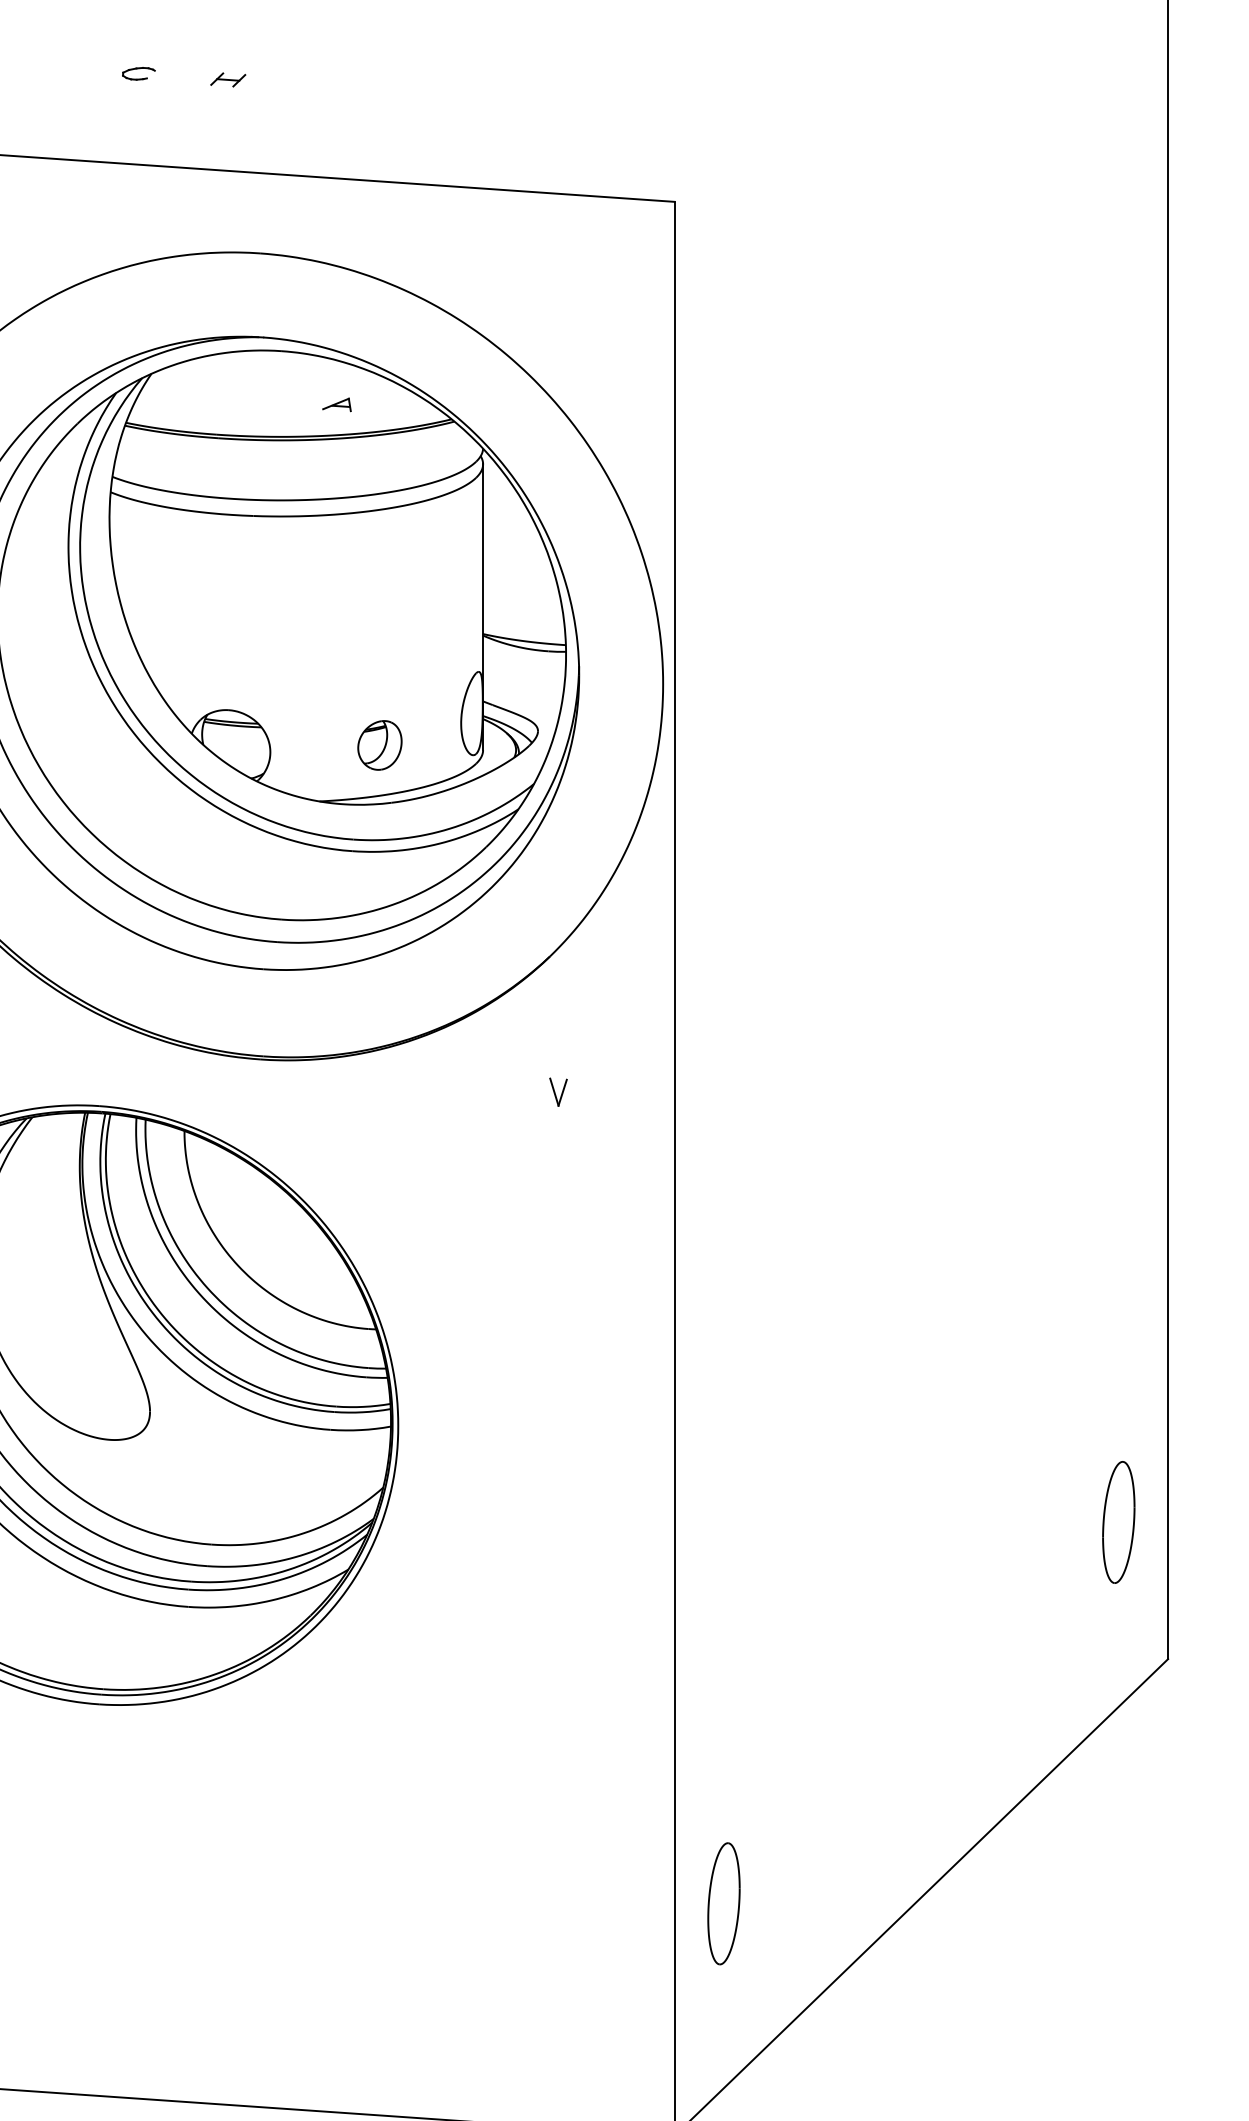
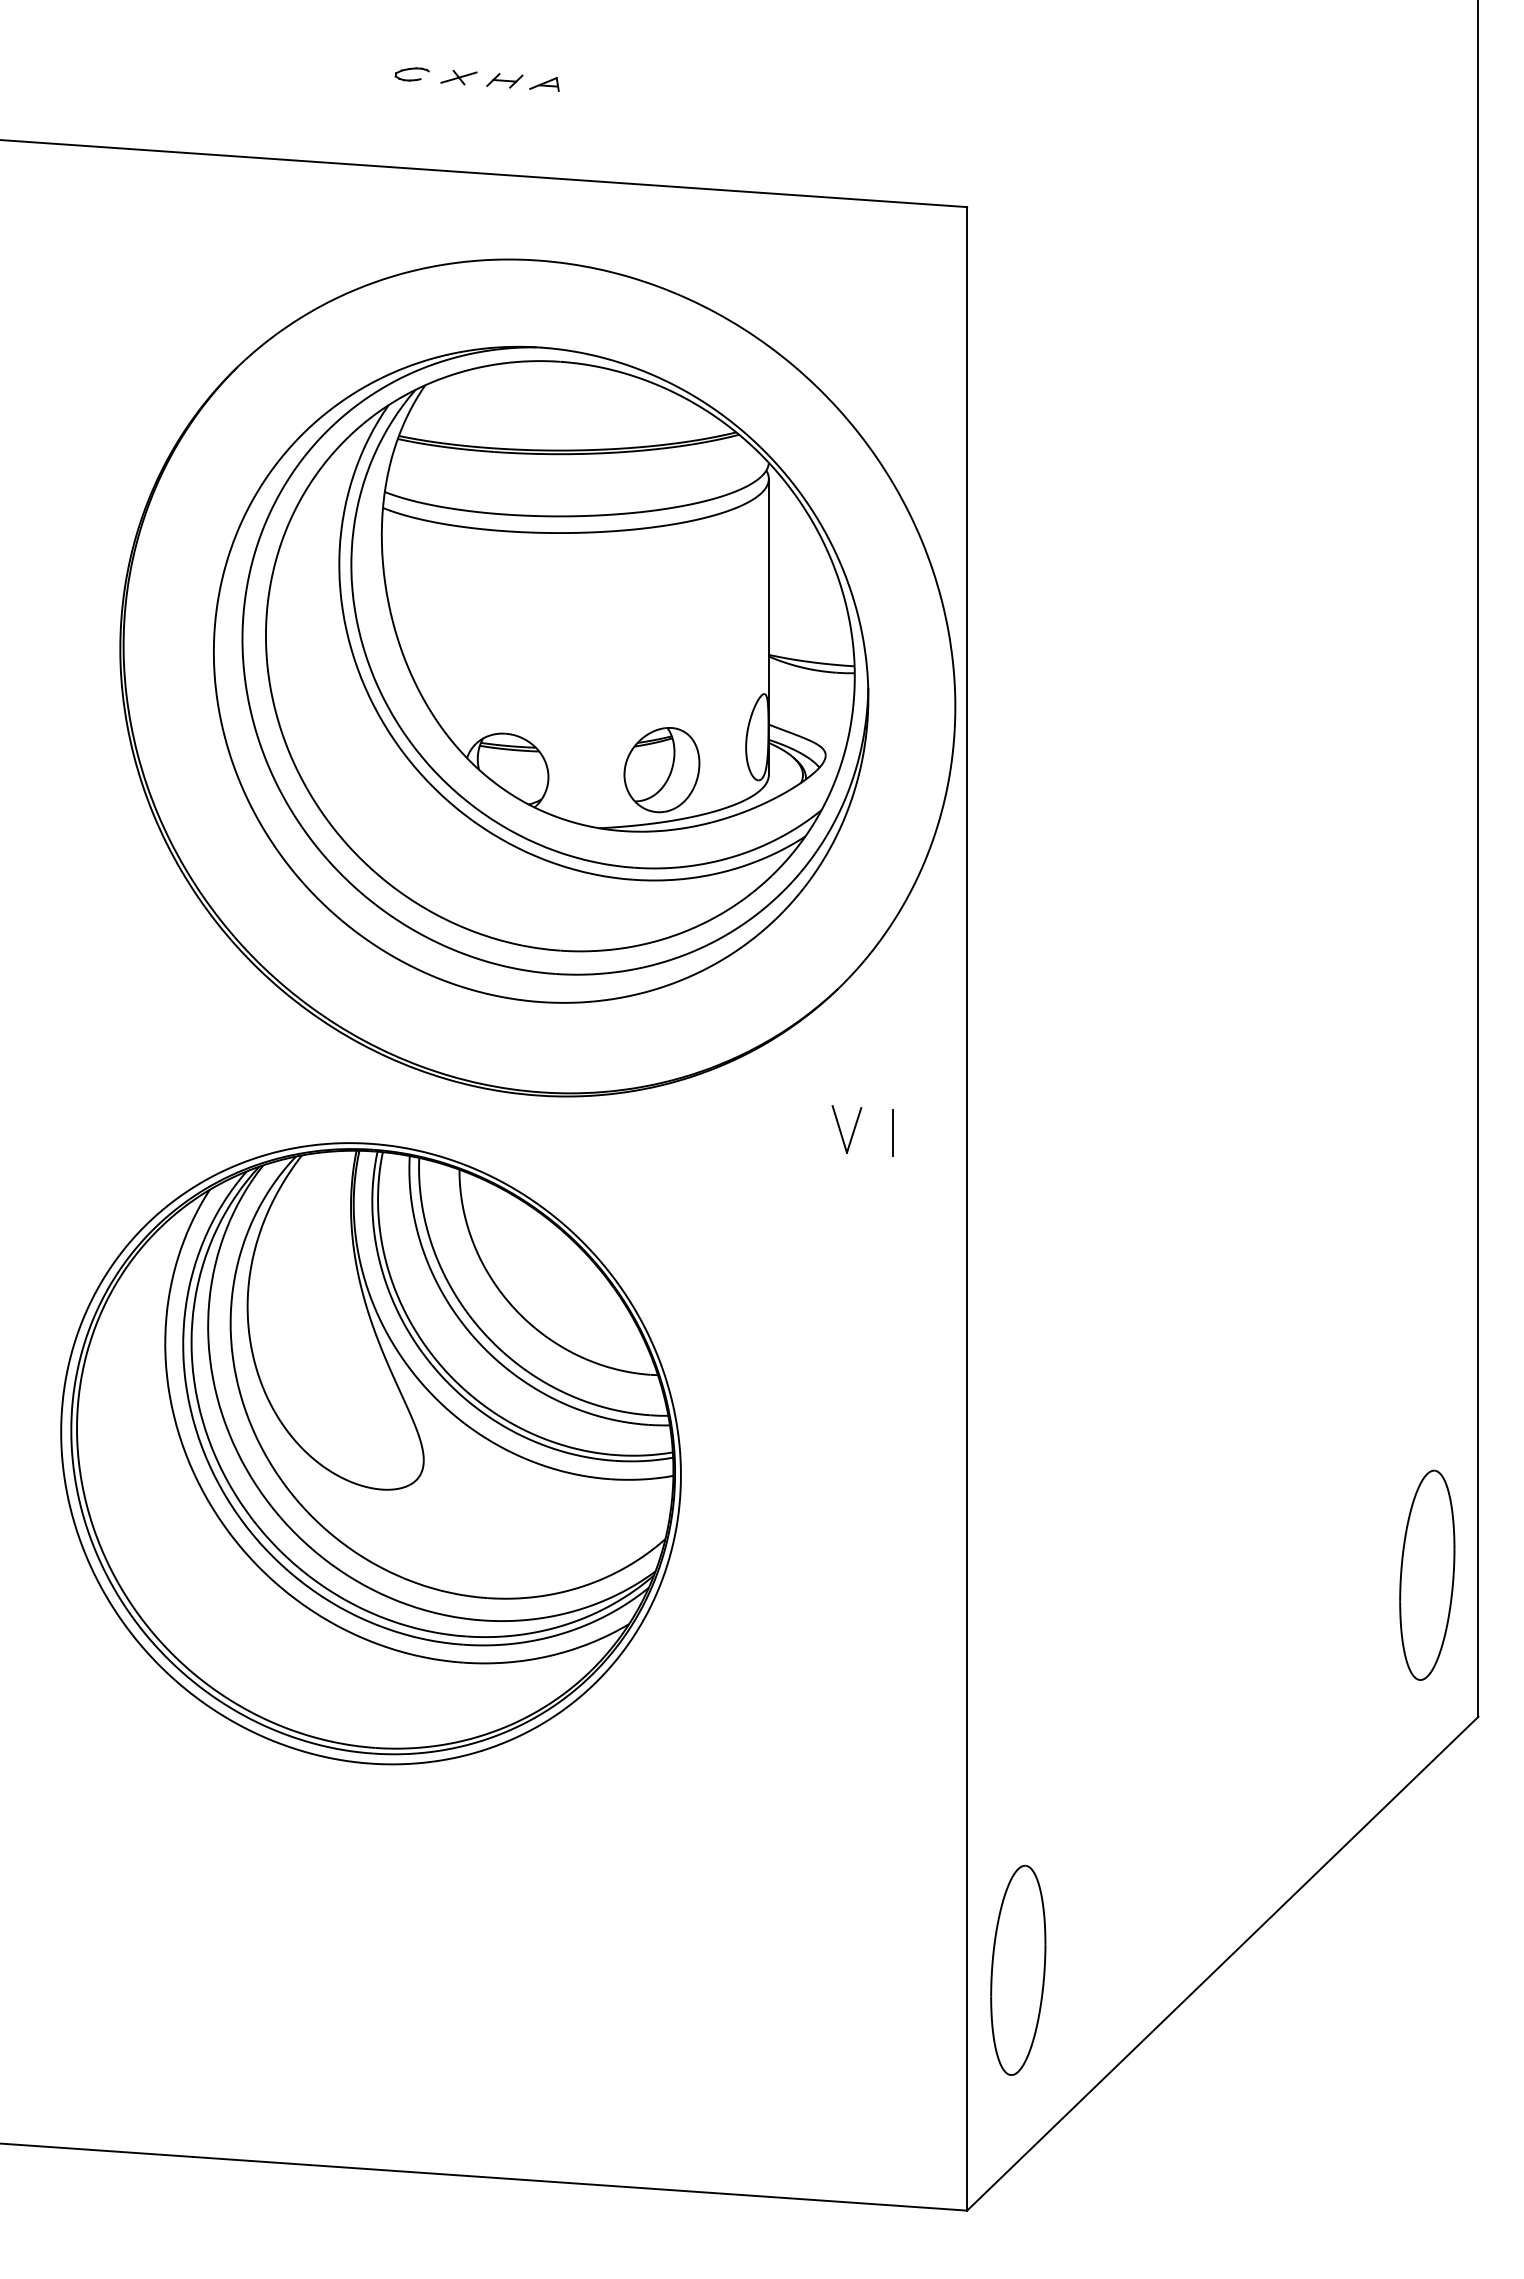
part: (183, 76) -> (458, 77), added
part: (337, 404) -> (544, 84), moved
part: (379, 745) -> (661, 770), size x1.67
part: (558, 1092) -> (846, 1129), size x1.67
line: (602, 1095) -> (892, 1132), added
part: (1118, 1521) -> (1427, 1574), size x1.67
part: (724, 1903) -> (1018, 1969), size x1.67

